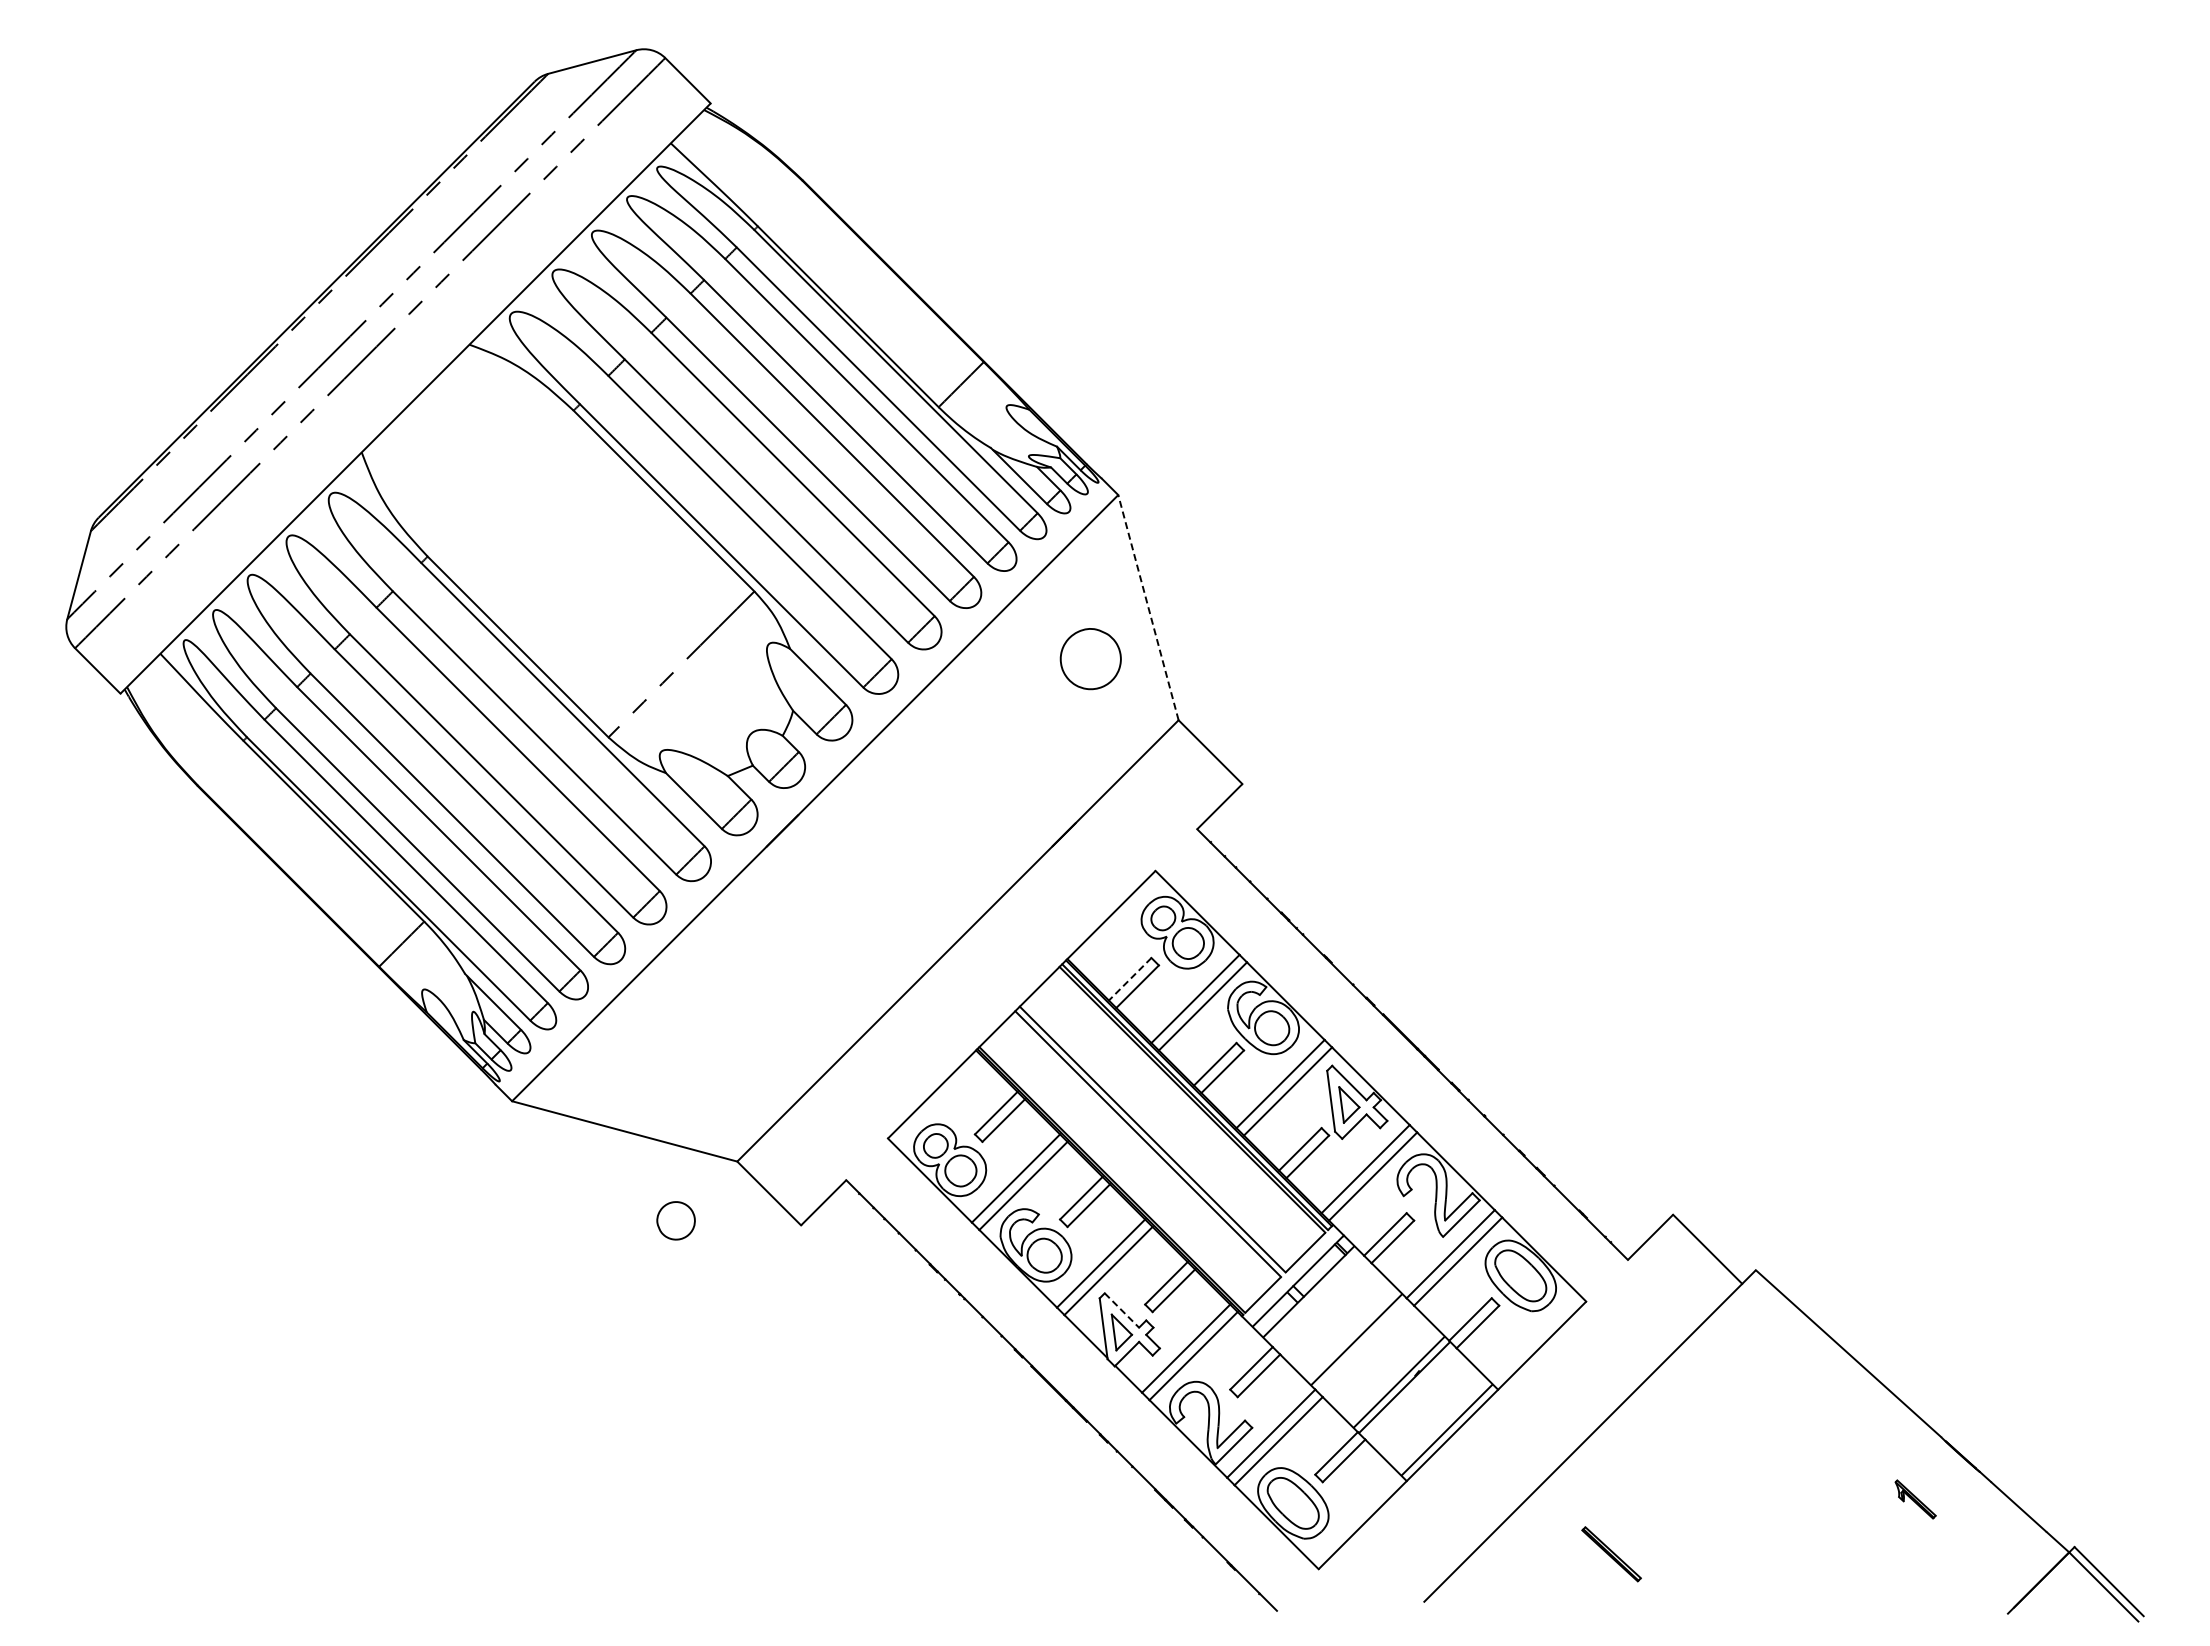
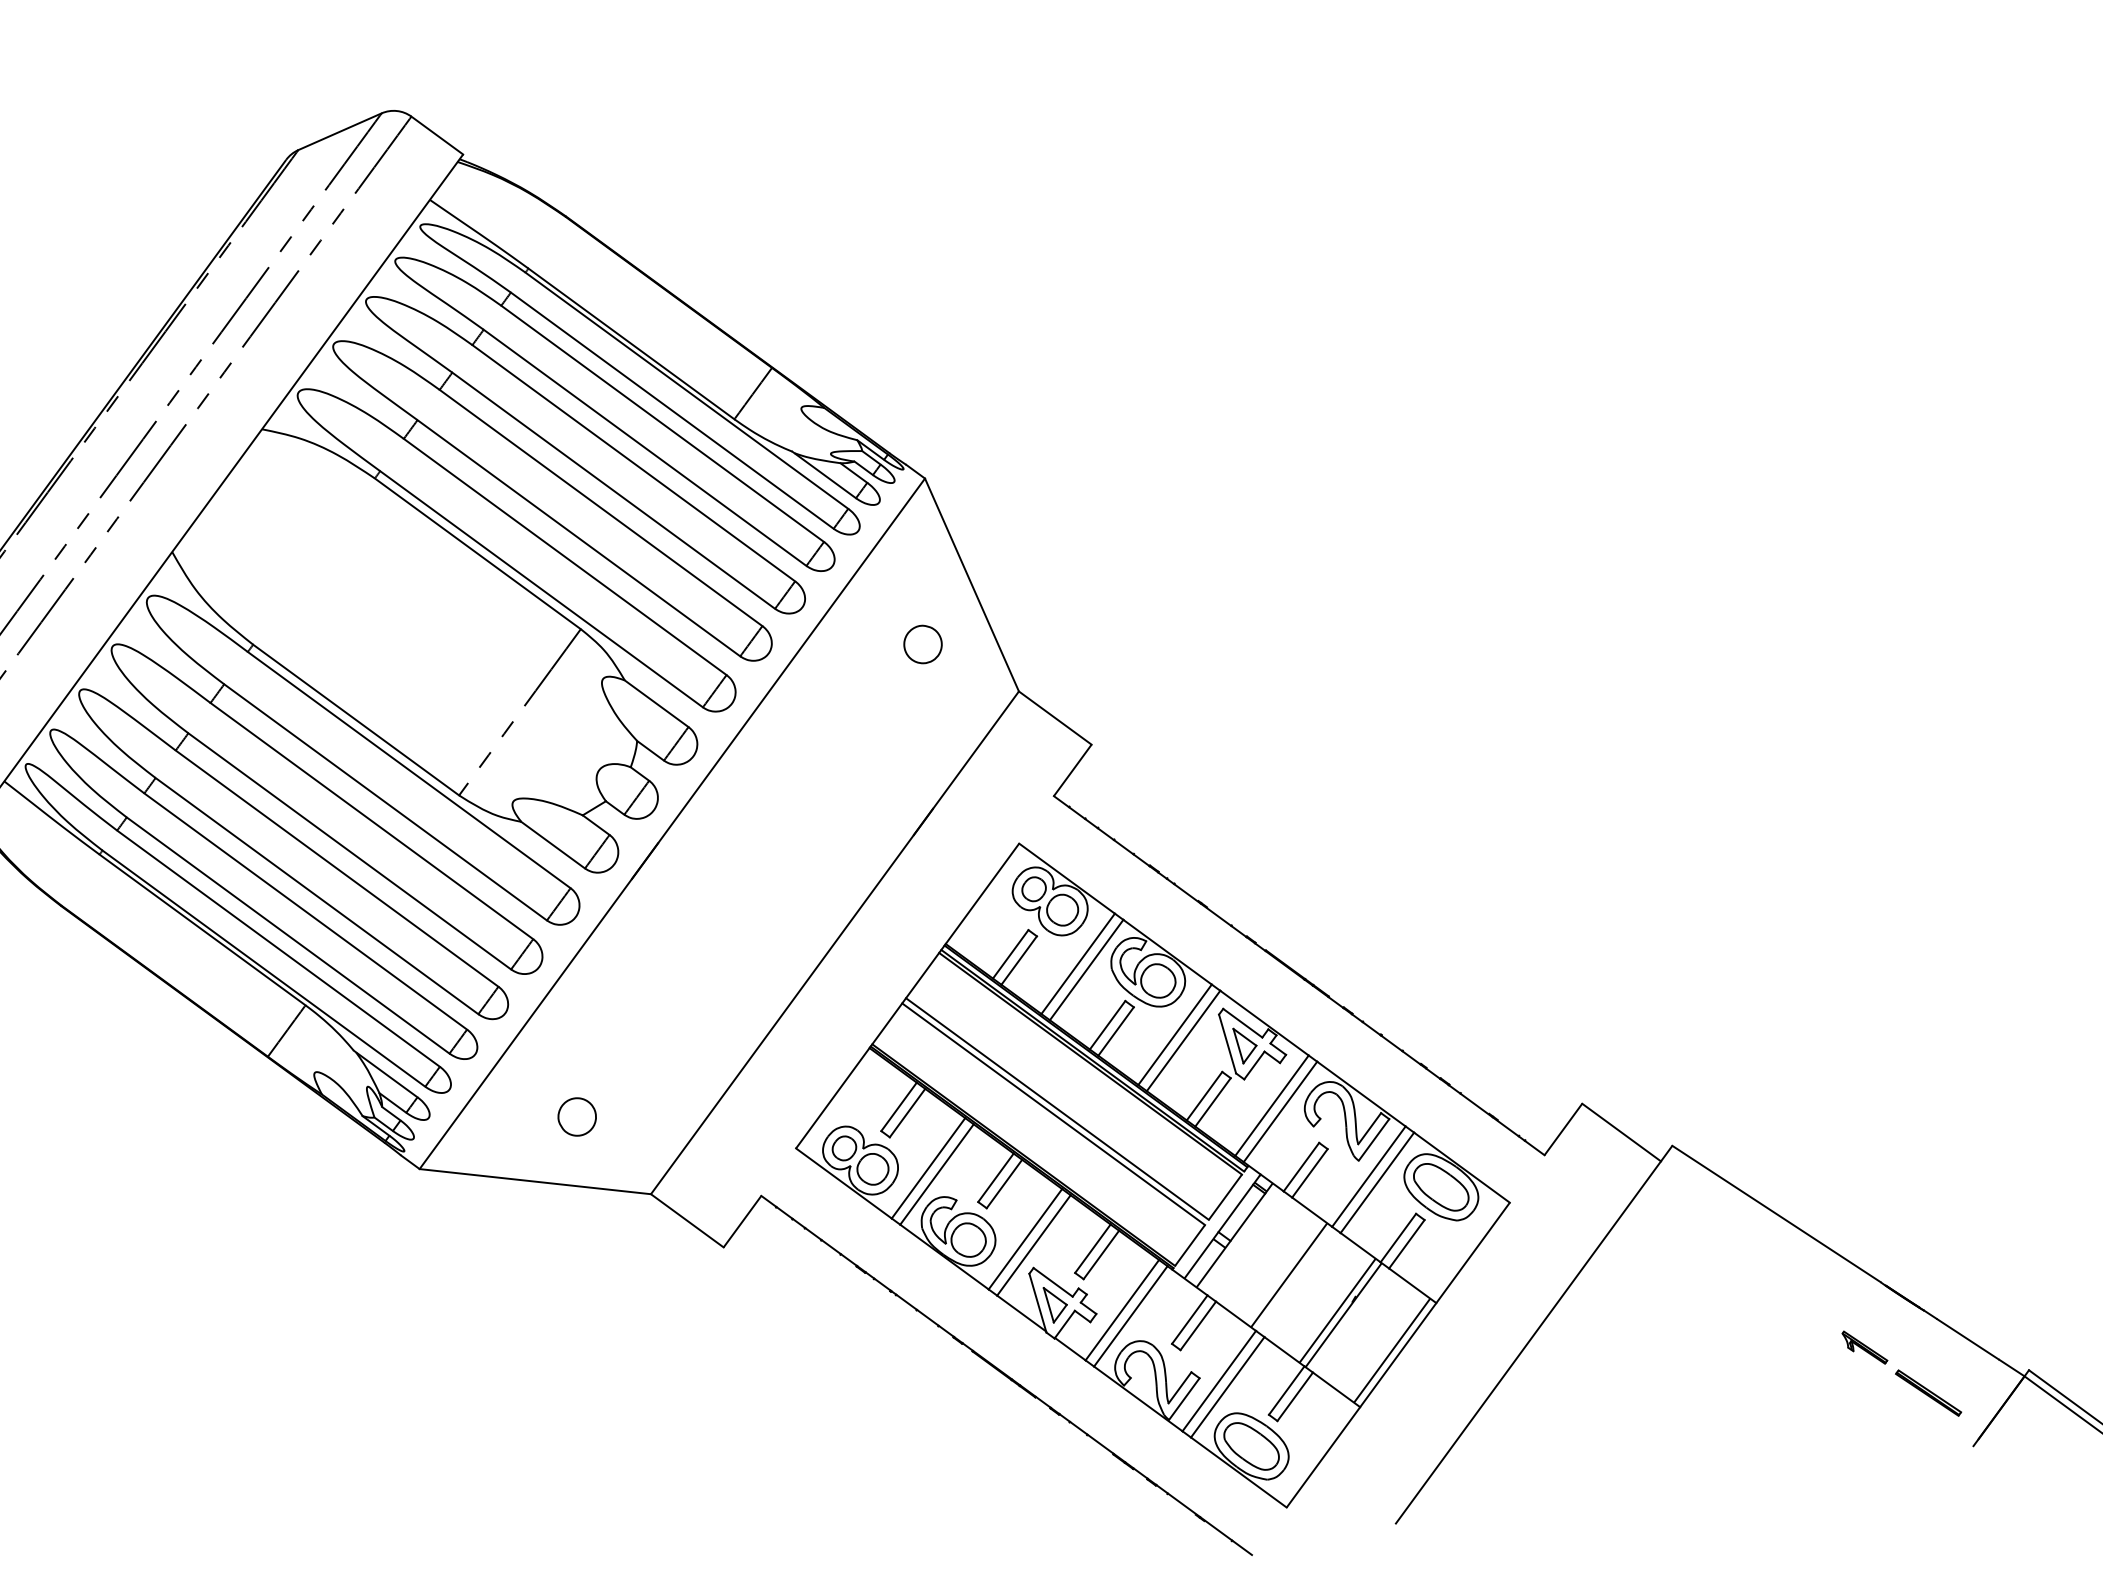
line: (1148, 607) -> (972, 584), dashed -> solid
part: (1090, 658) -> (922, 644), size x0.62
line: (1129, 979) -> (1010, 954), dashed -> solid
part: (675, 1220) -> (576, 1116), moved
line: (1122, 1310) -> (1053, 1282), dashed -> solid
part: (1611, 1554) -> (1928, 1393), moved

